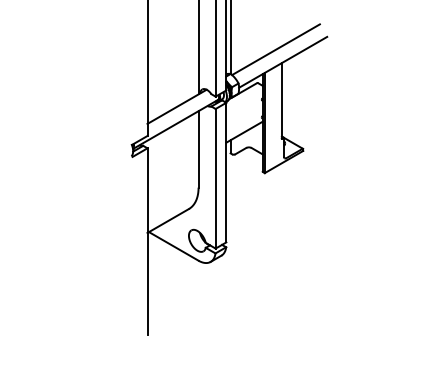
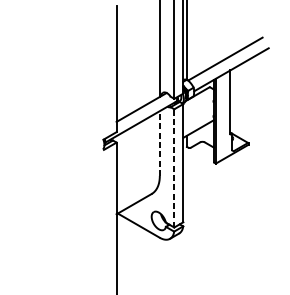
line: (198, 148) -> (159, 142), solid -> dashed
line: (215, 178) -> (174, 168), solid -> dashed

